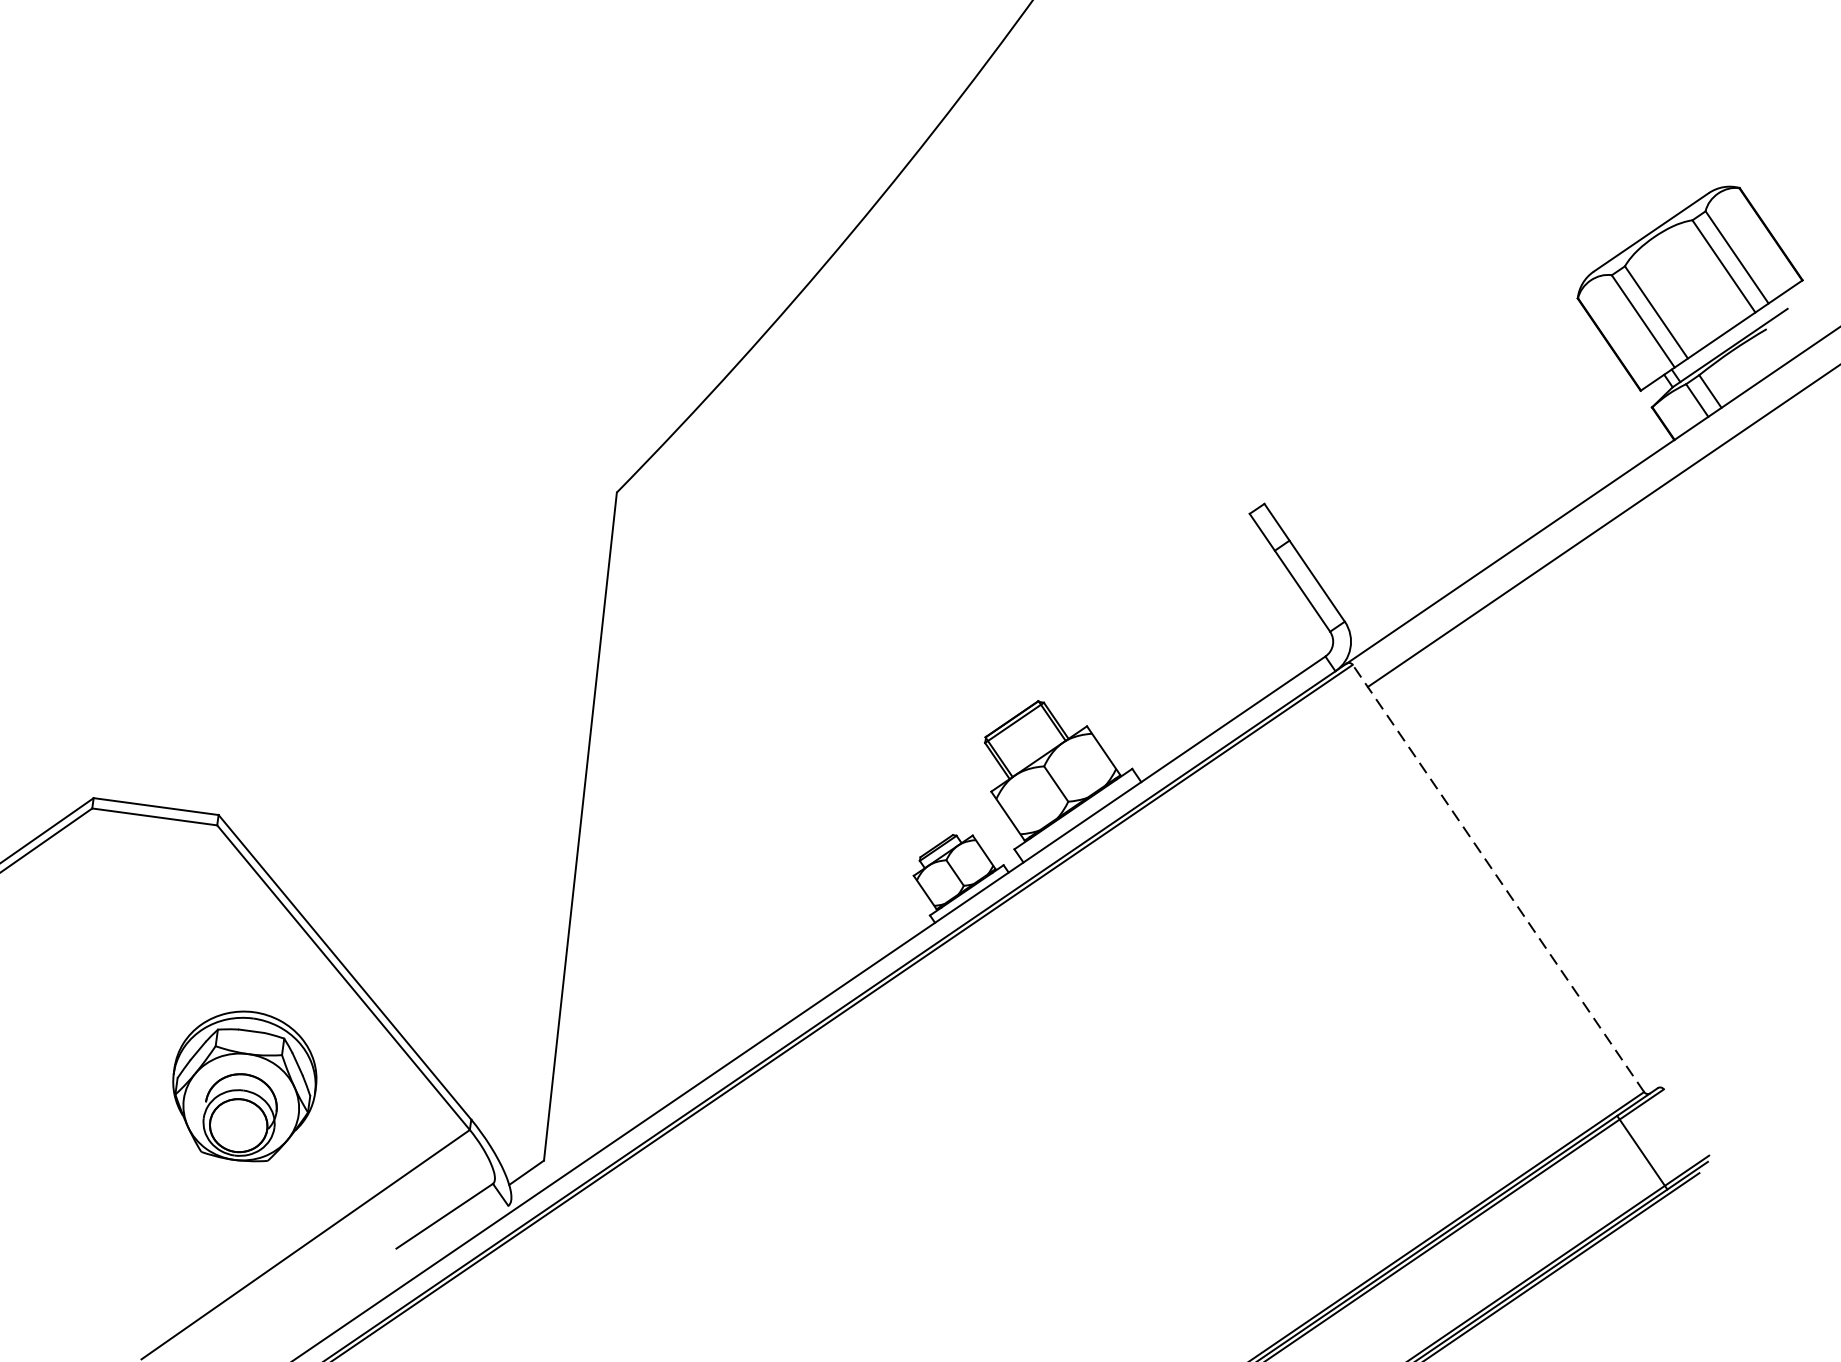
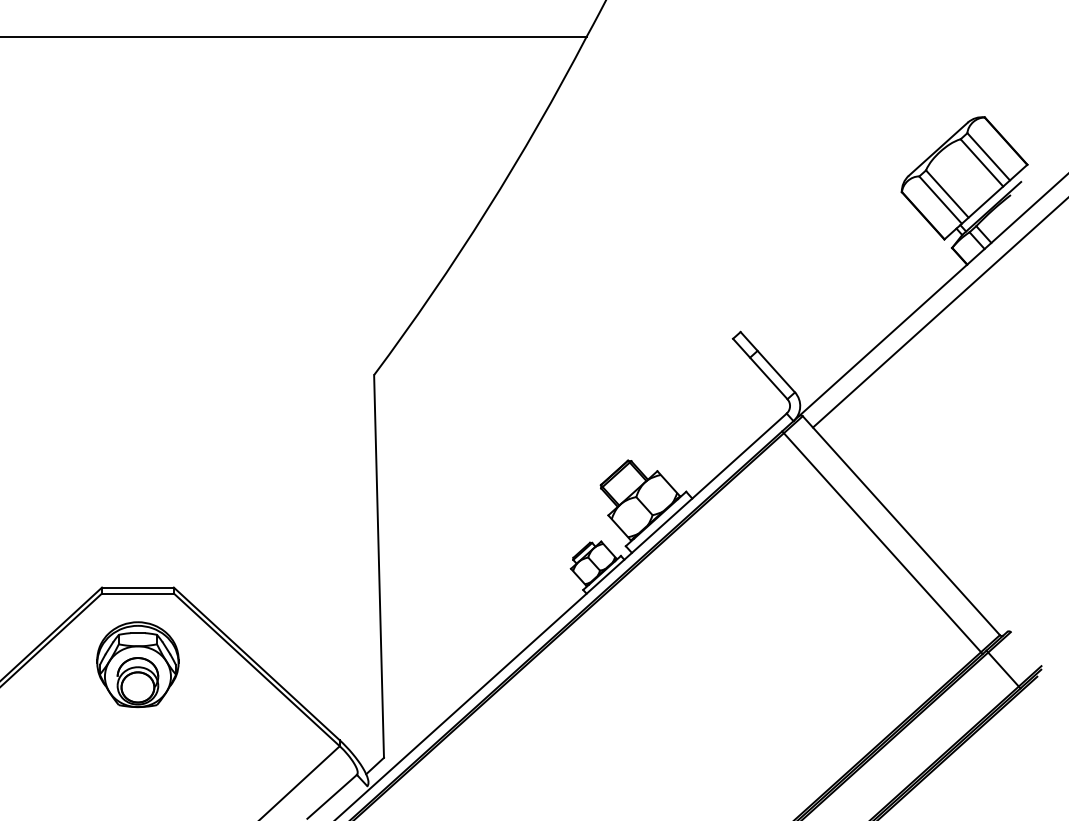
line: (1498, 878) -> (901, 525), dashed -> solid
line: (1461, 903) -> (882, 542), added
part: (243, 1085) -> (137, 664), moved

